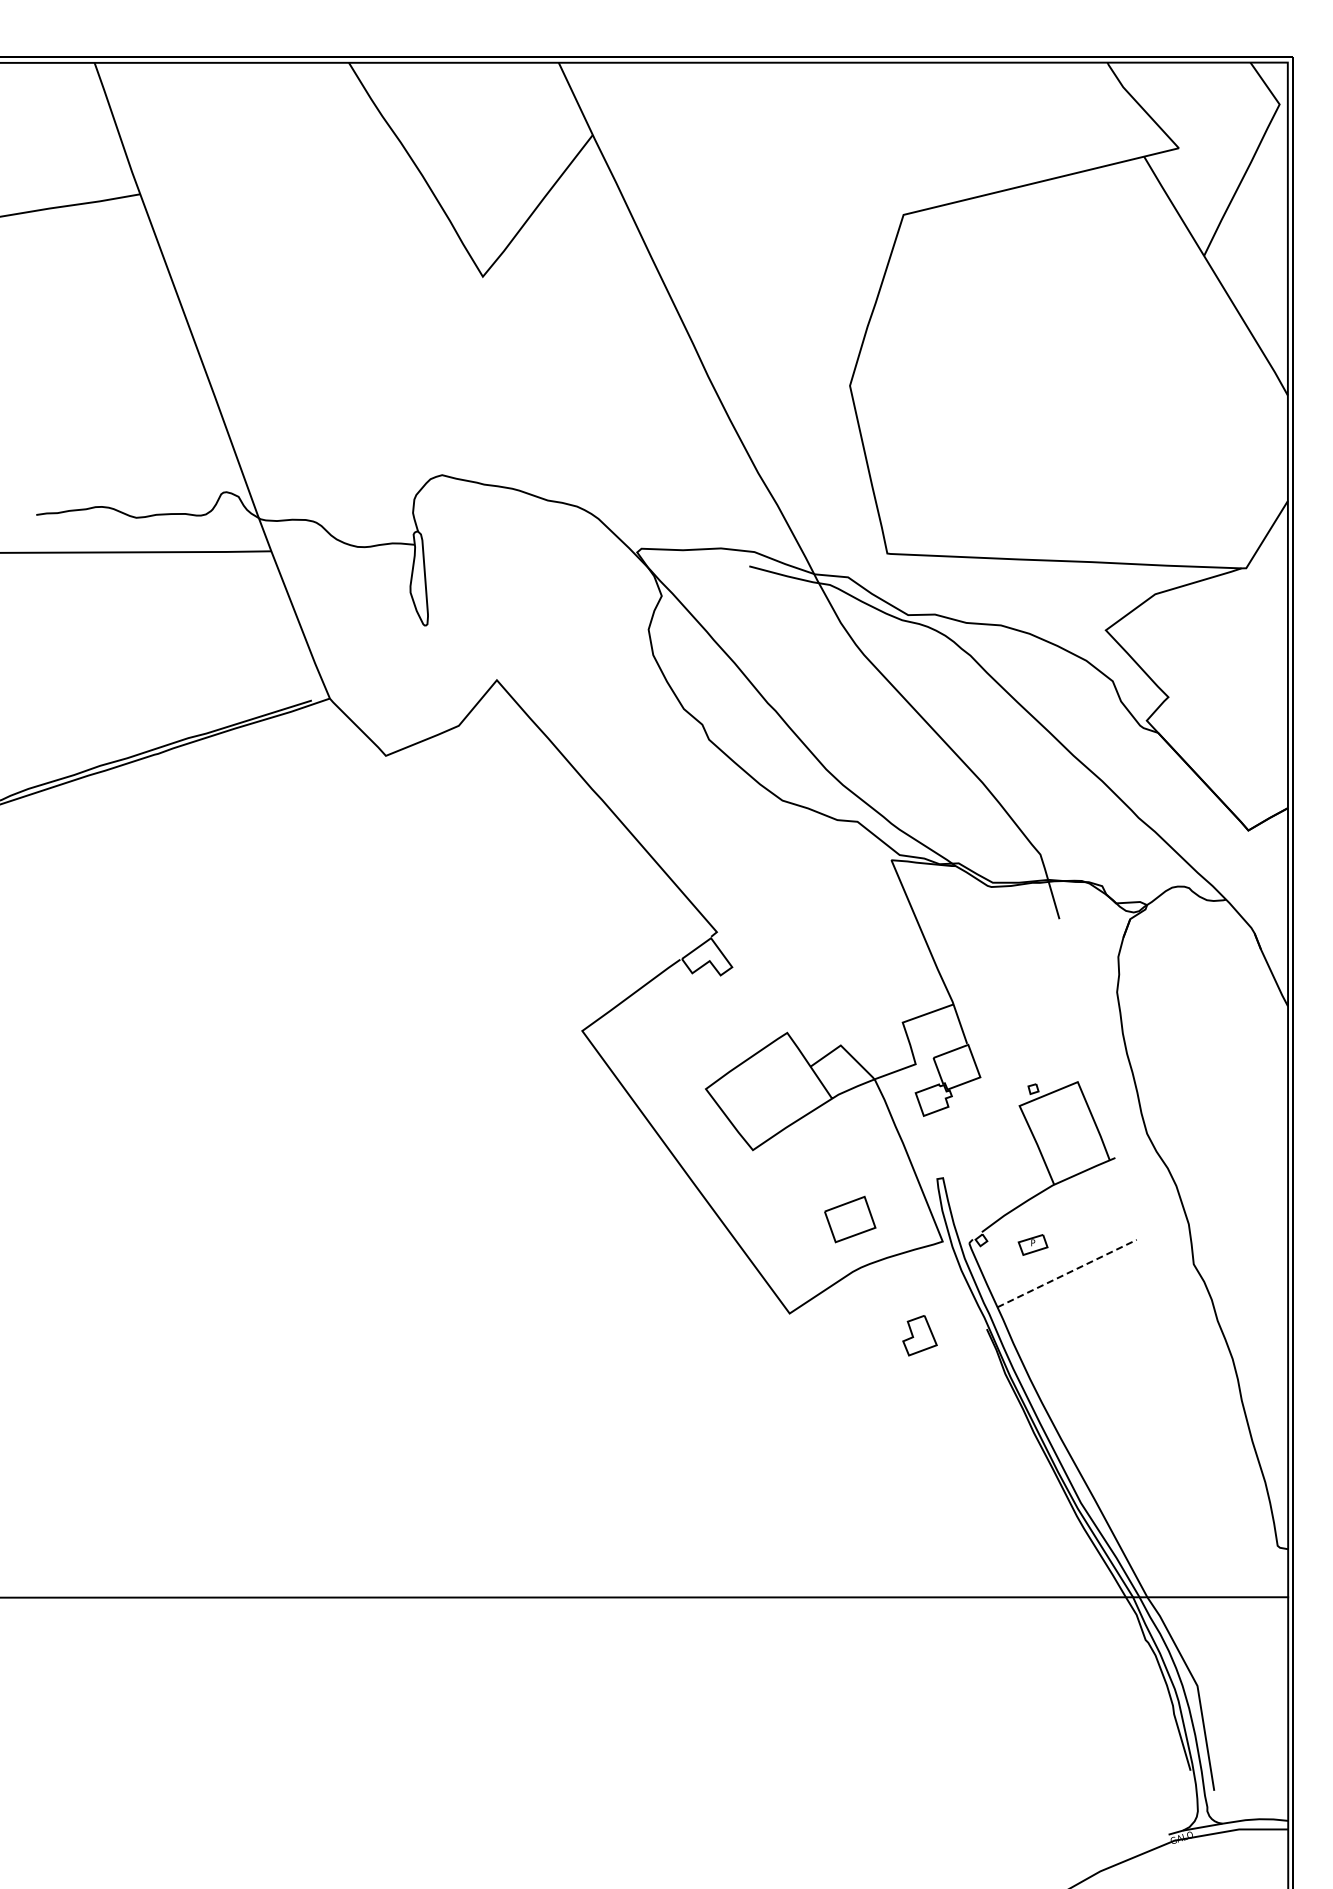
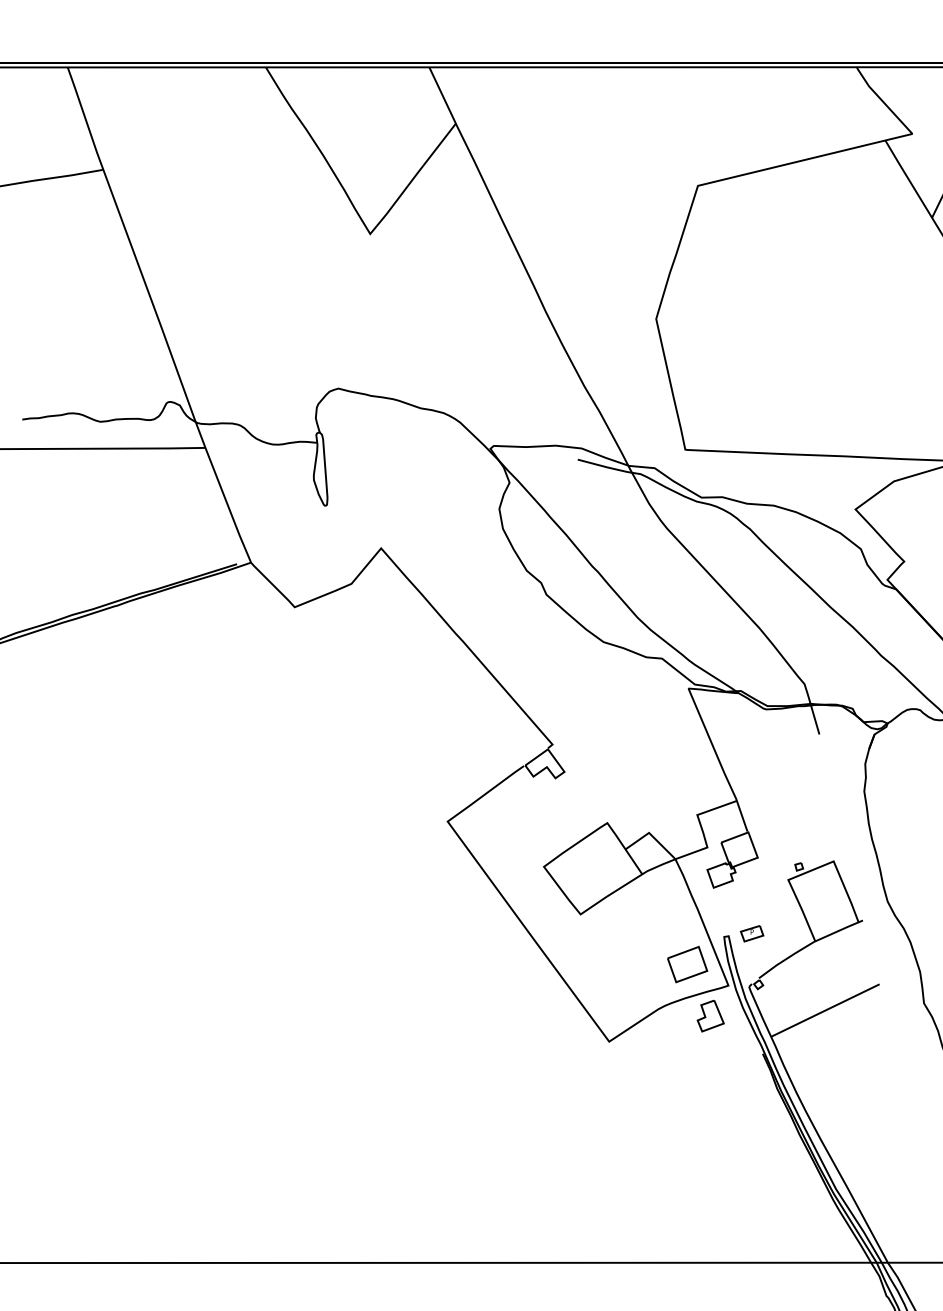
part: (850, 1219) -> (687, 964), moved
part: (1032, 1244) -> (751, 933), moved
line: (1067, 1273) -> (825, 1010), dashed -> solid
part: (919, 1335) -> (710, 1015), moved

